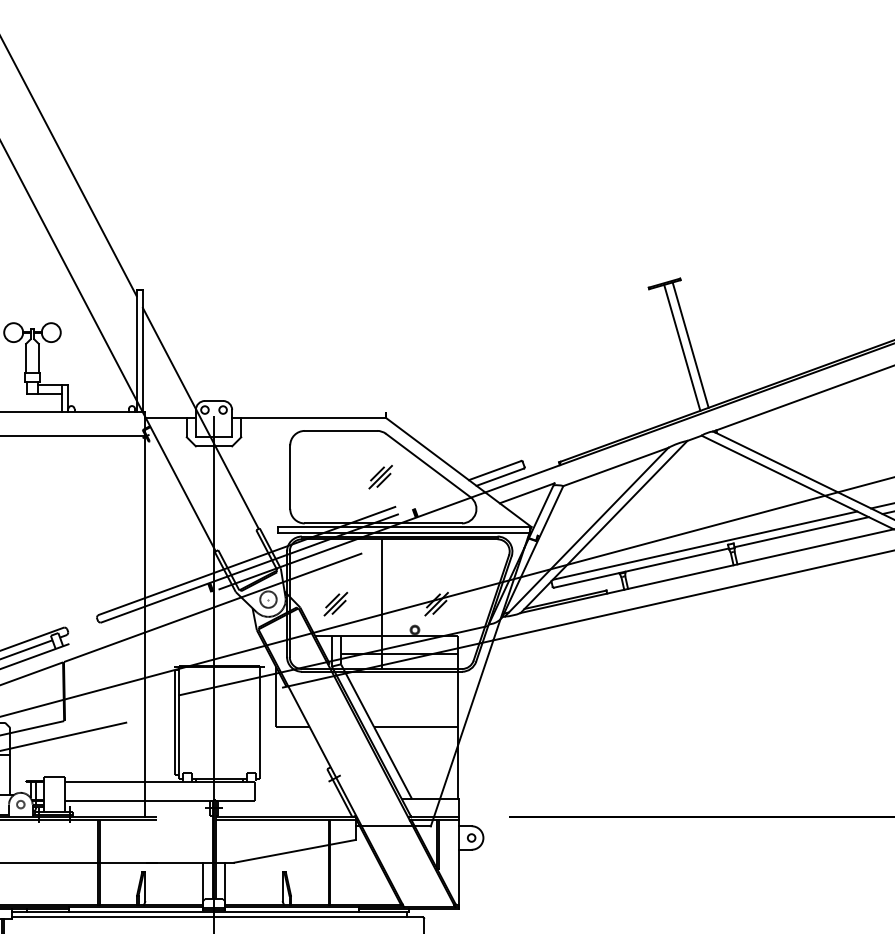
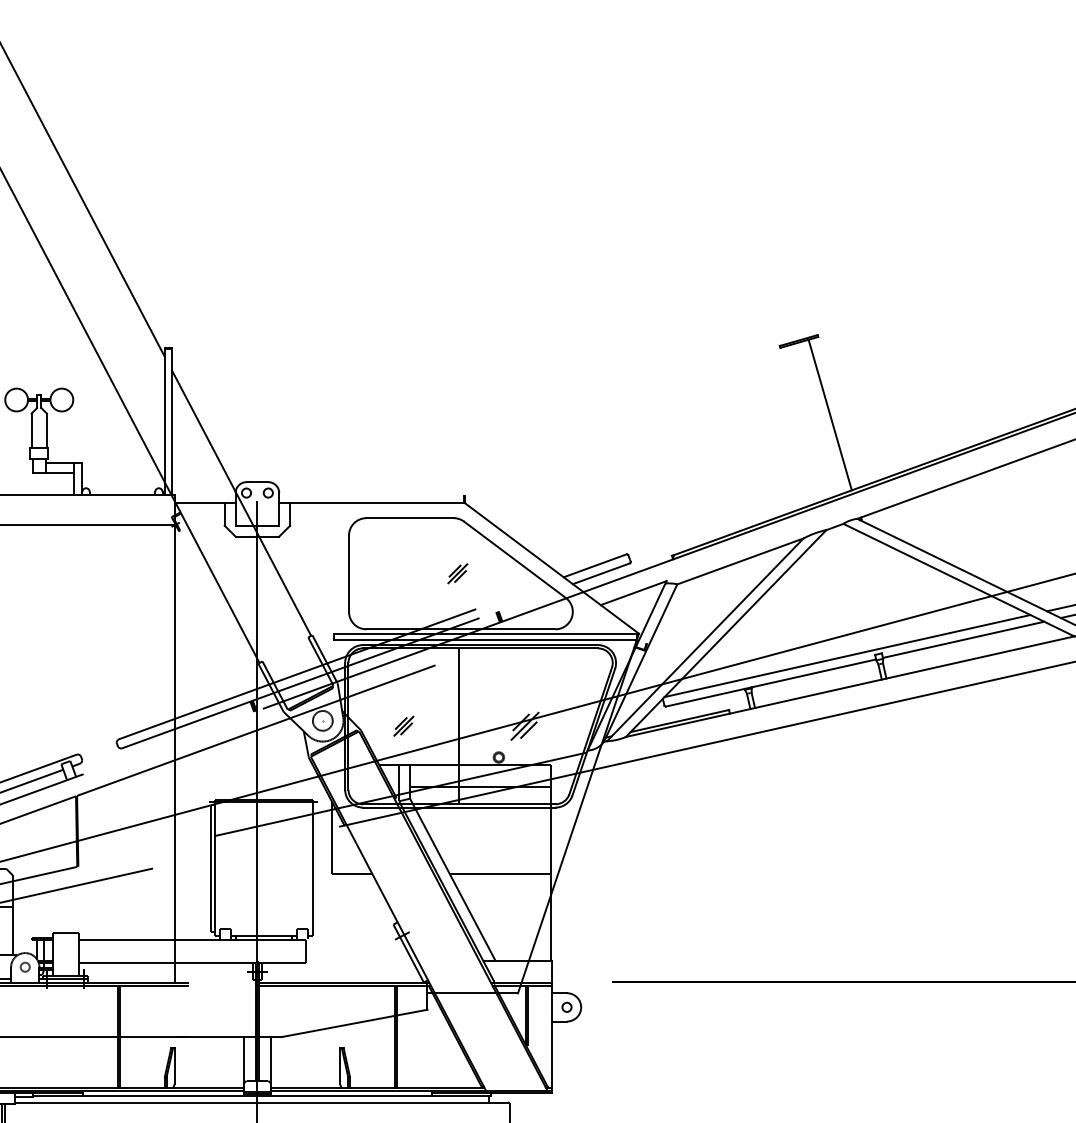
line: (681, 348) -> (819, 418), removed
part: (380, 476) -> (457, 573), size x0.7
part: (335, 603) -> (403, 725), size x0.7

